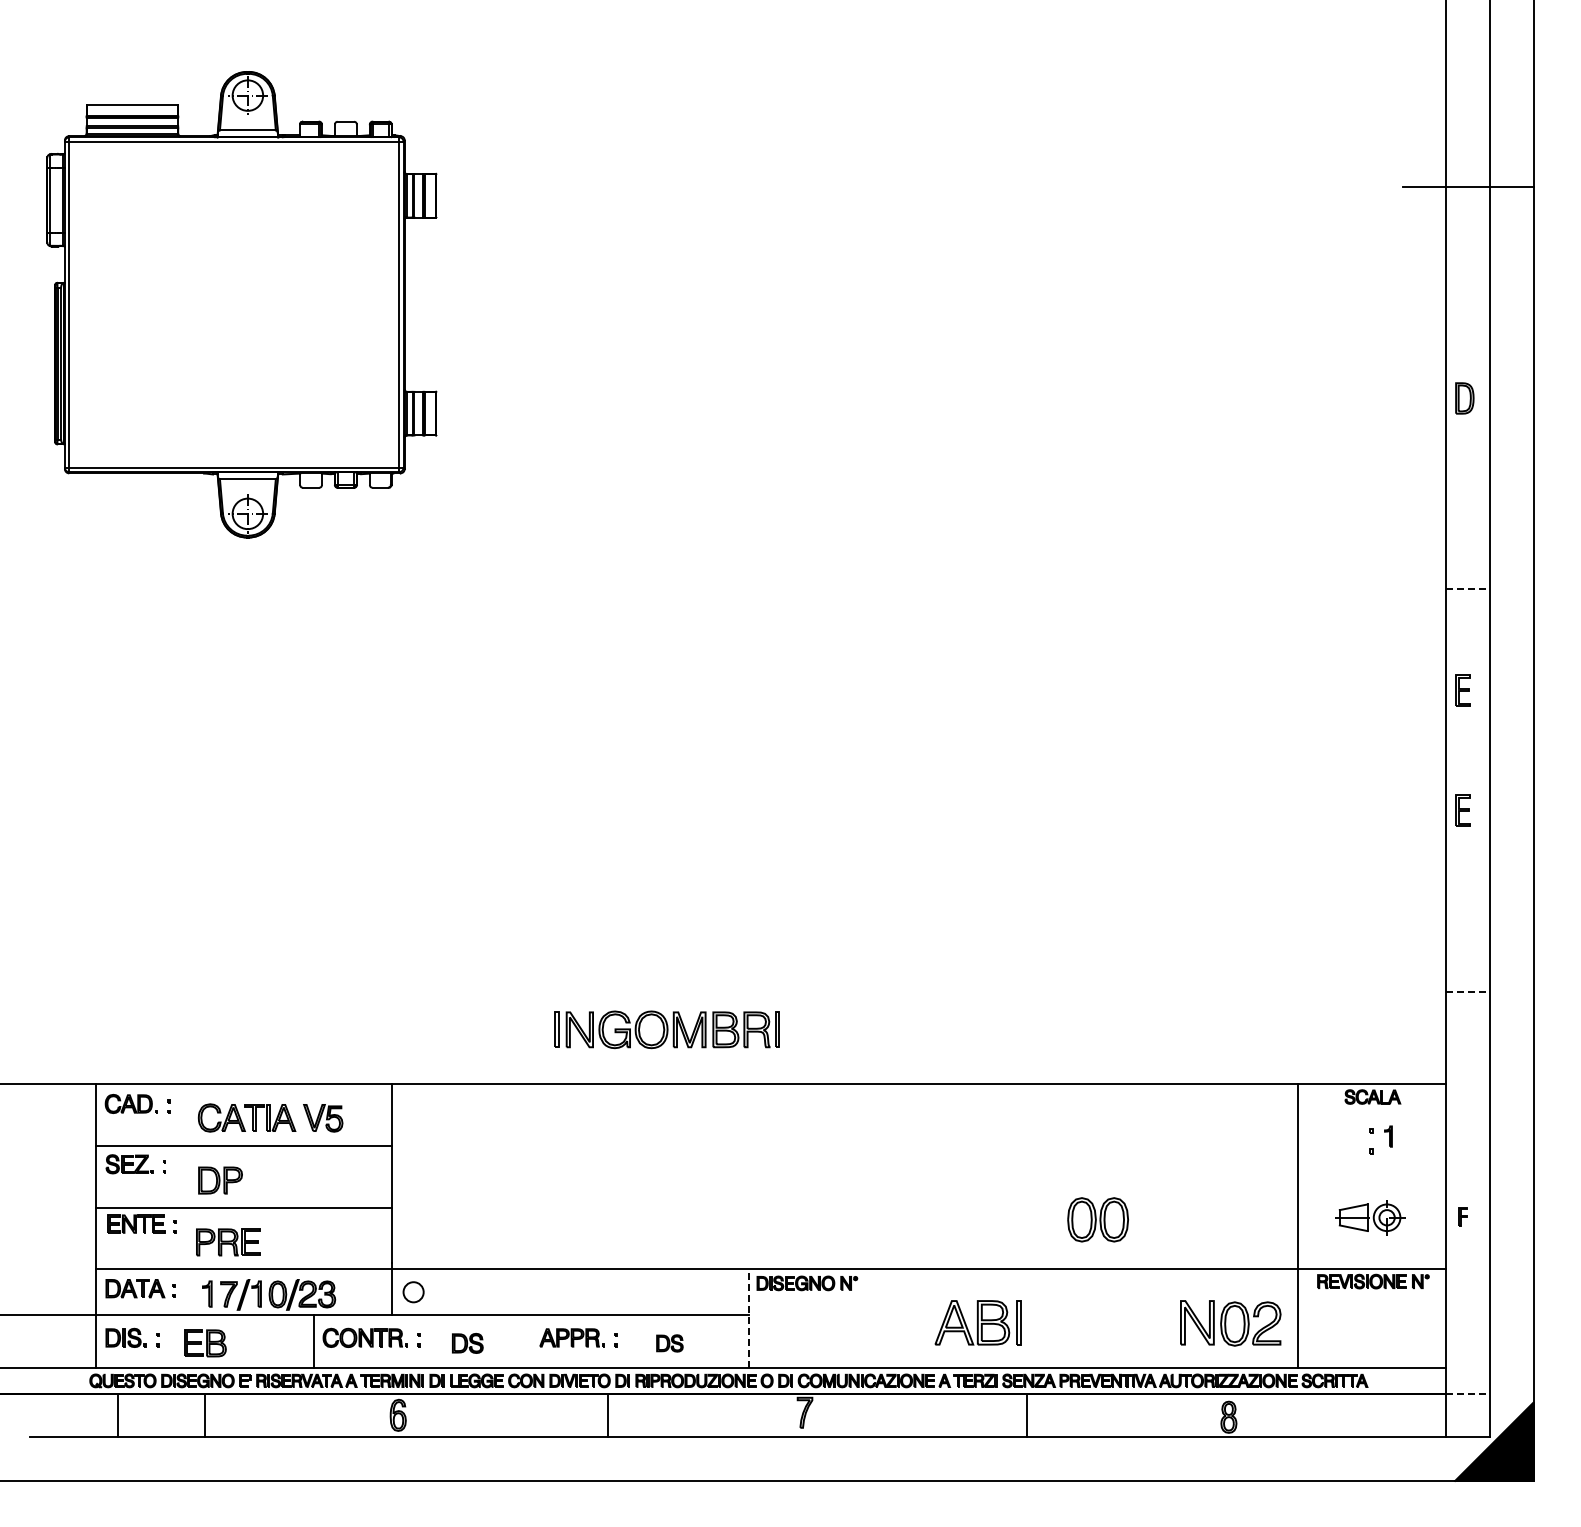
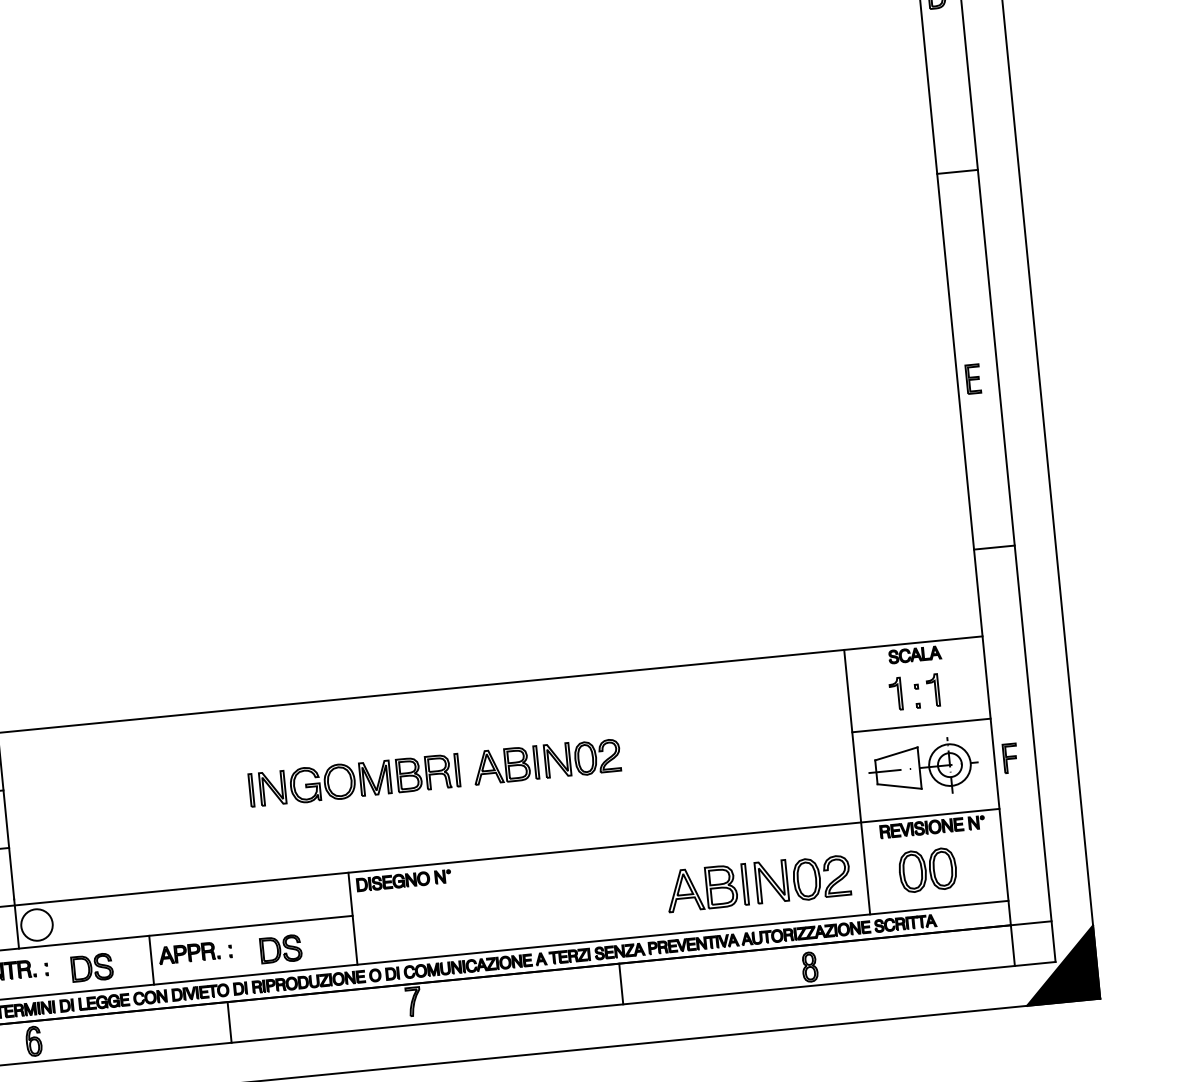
line: (1468, 589) -> (957, 172), dashed -> solid
part: (1462, 690) -> (961, 266), removed
line: (1468, 991) -> (994, 547), dashed -> solid
part: (666, 1029) -> (353, 780), moved
part: (1348, 1136) -> (895, 693), added
part: (1388, 1136) -> (933, 690), size x1.67
part: (971, 1171) -> (546, 761), added
line: (1372, 1172) -> (921, 725), added
part: (1462, 1216) -> (1009, 758), size x1.67
part: (1369, 1217) -> (922, 767), size x1.67
part: (1097, 1219) -> (927, 870), moved
circle: (413, 1292) -> (36, 925), size x1.67
line: (749, 1317) -> (353, 917), dashed -> solid
part: (977, 1322) -> (706, 887), moved
line: (531, 1341) -> (151, 960), added
part: (467, 1343) -> (92, 967), size x1.43
part: (669, 1343) -> (280, 949), size x1.67
line: (1468, 1393) -> (1031, 922), dashed -> solid

